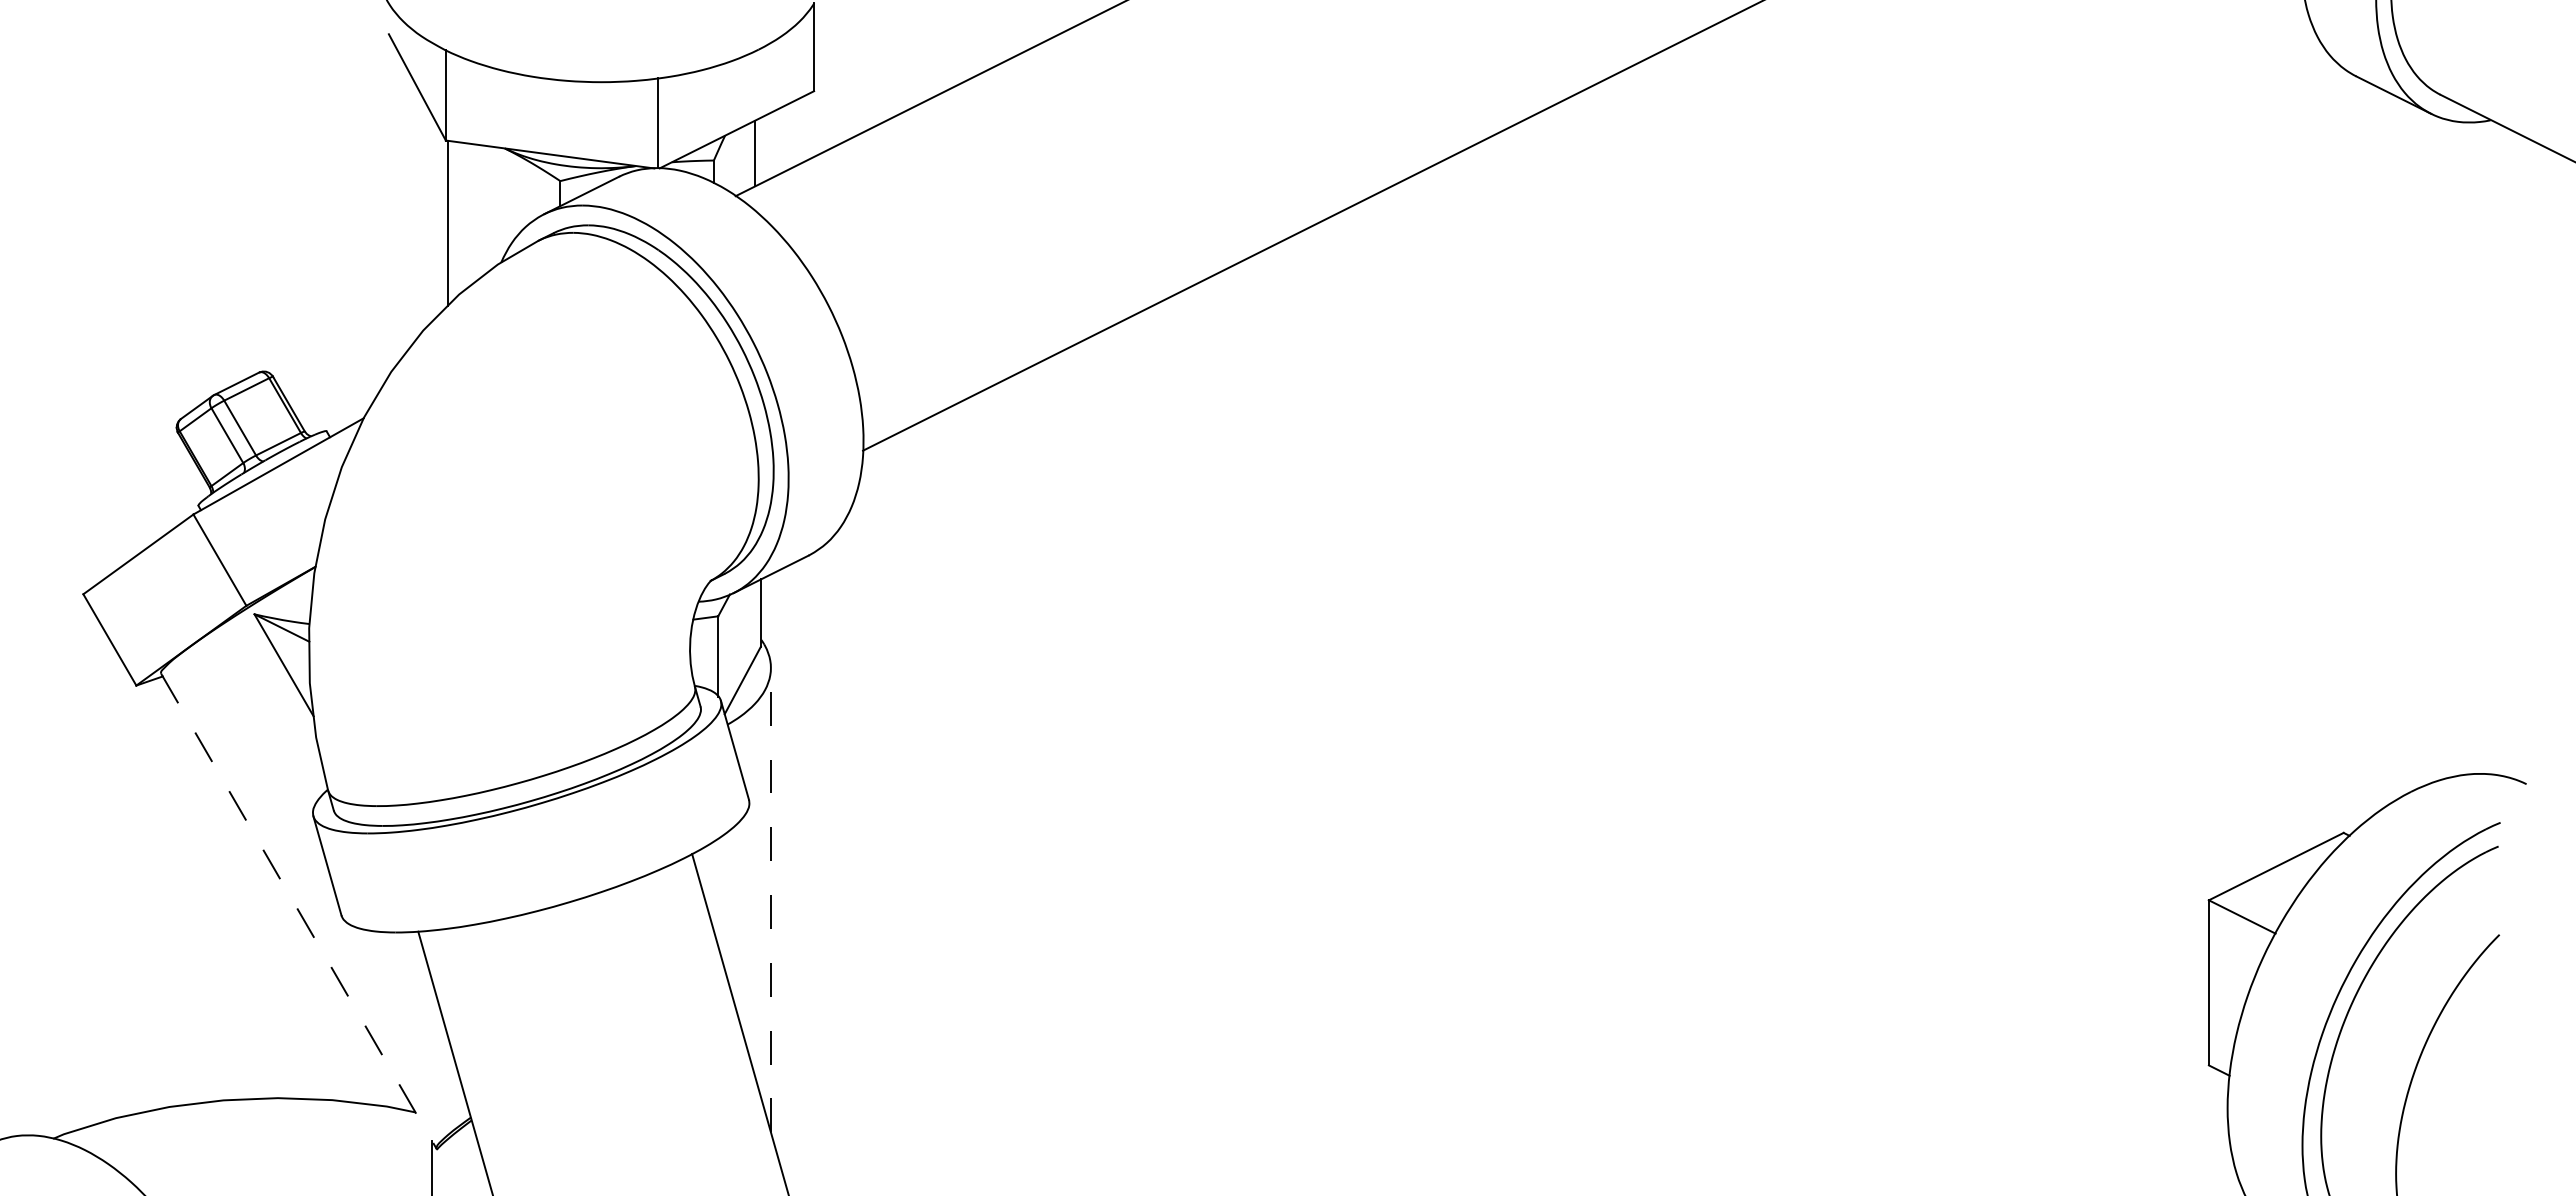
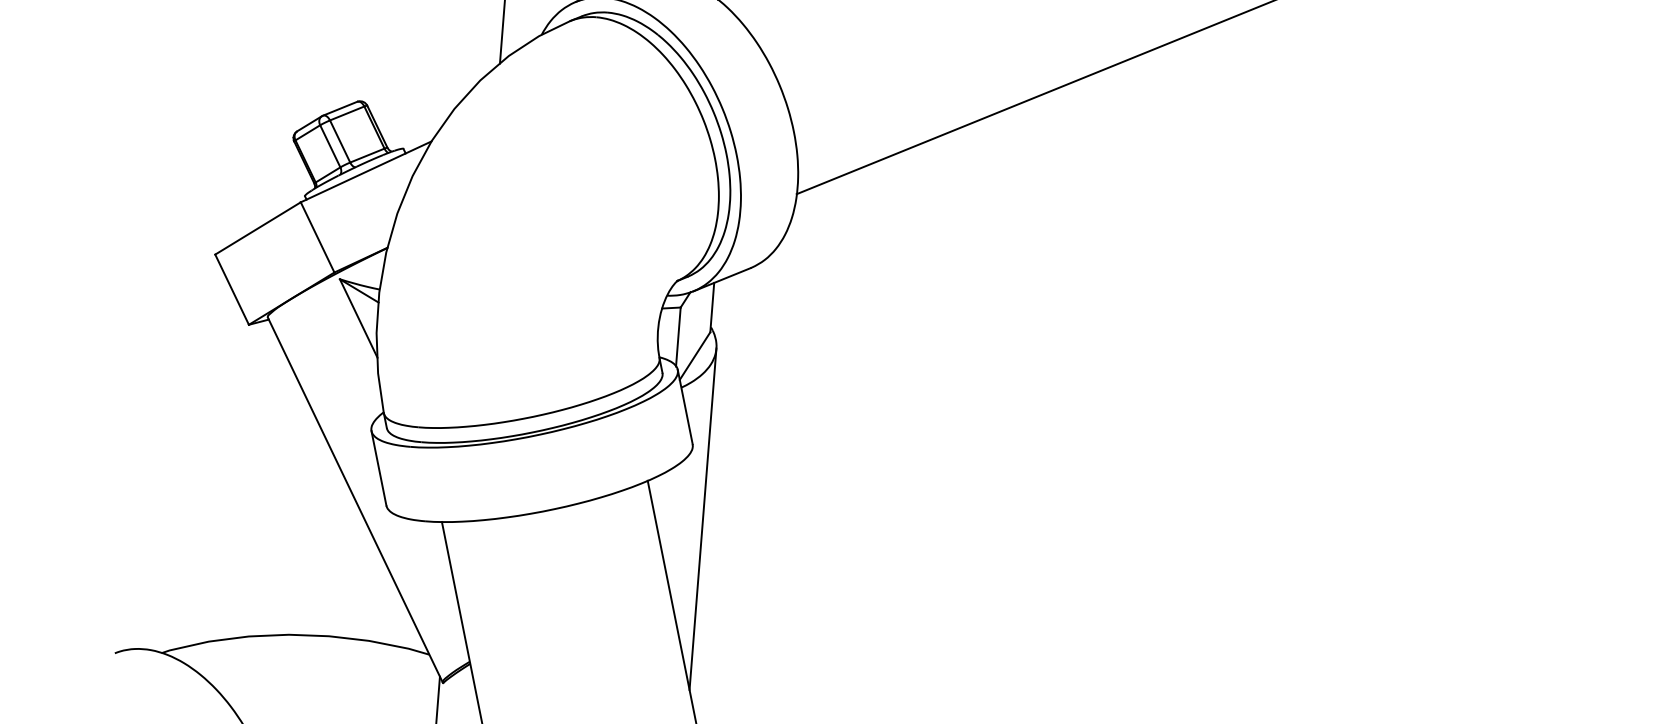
line: (770, 899) -> (702, 518), dashed -> solid
line: (299, 911) -> (355, 500), dashed -> solid

